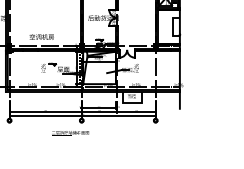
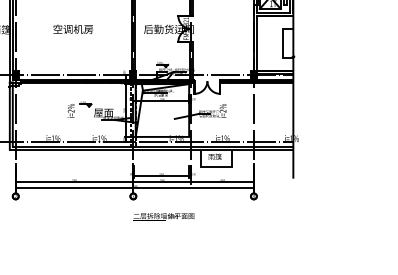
text: (41, 36) -> (72, 28), moved
text: (70, 133) -> (163, 217), moved

